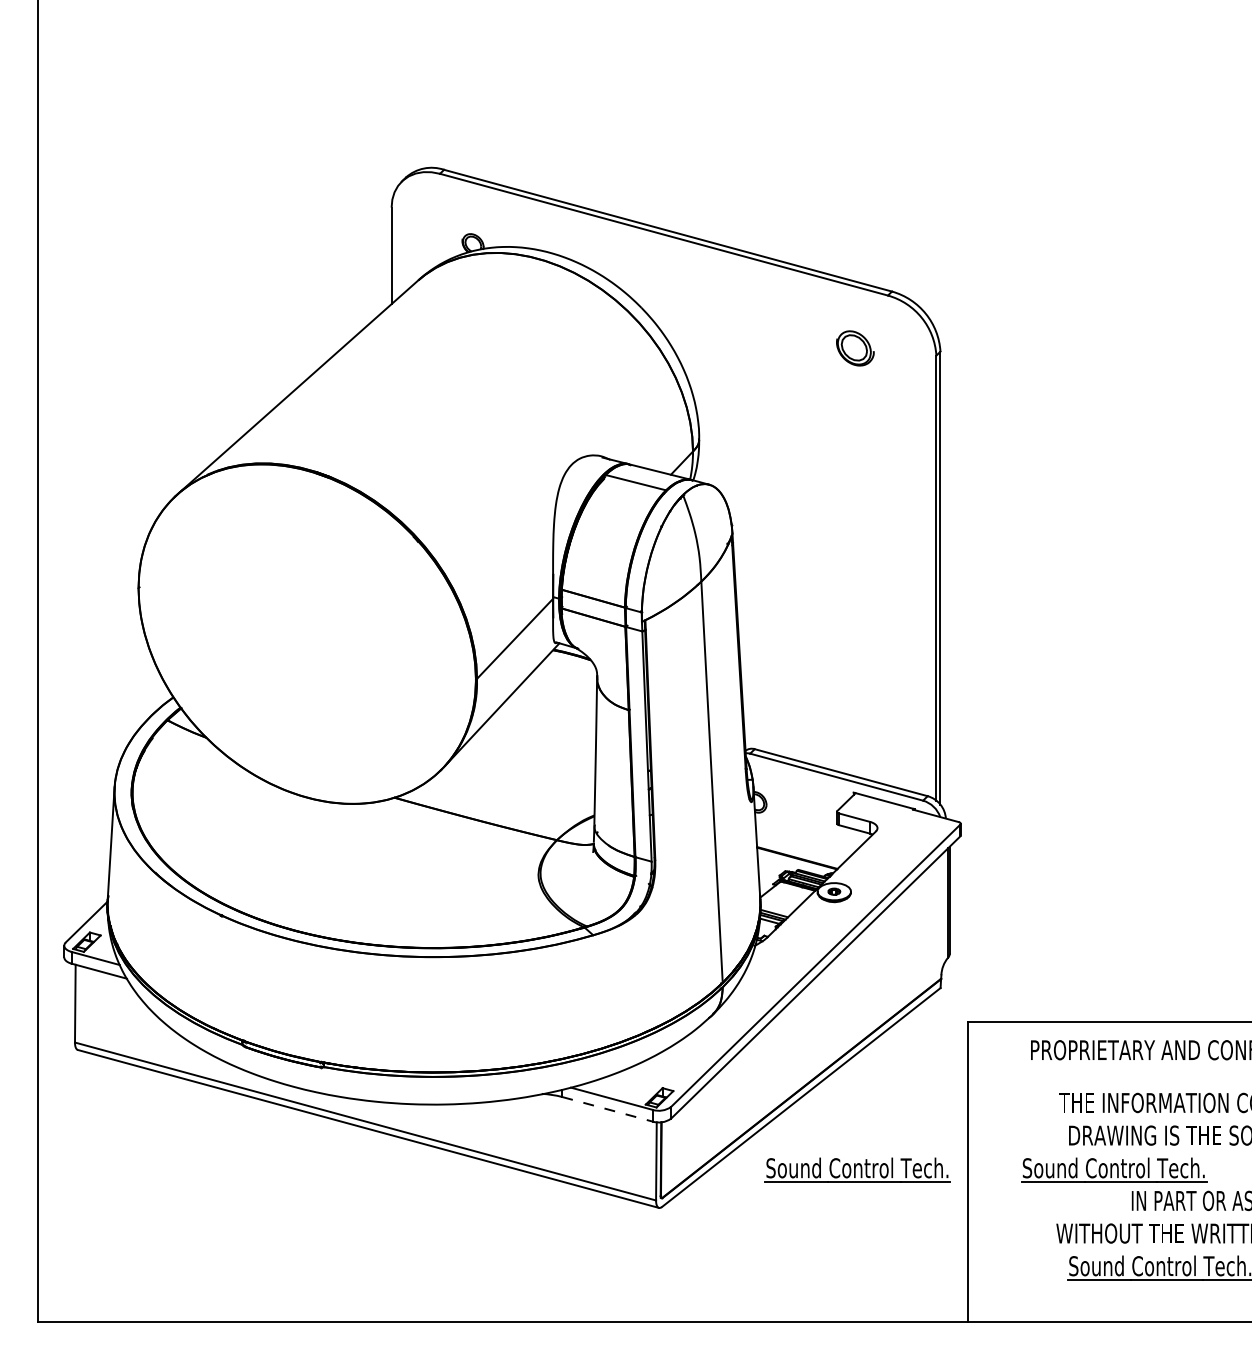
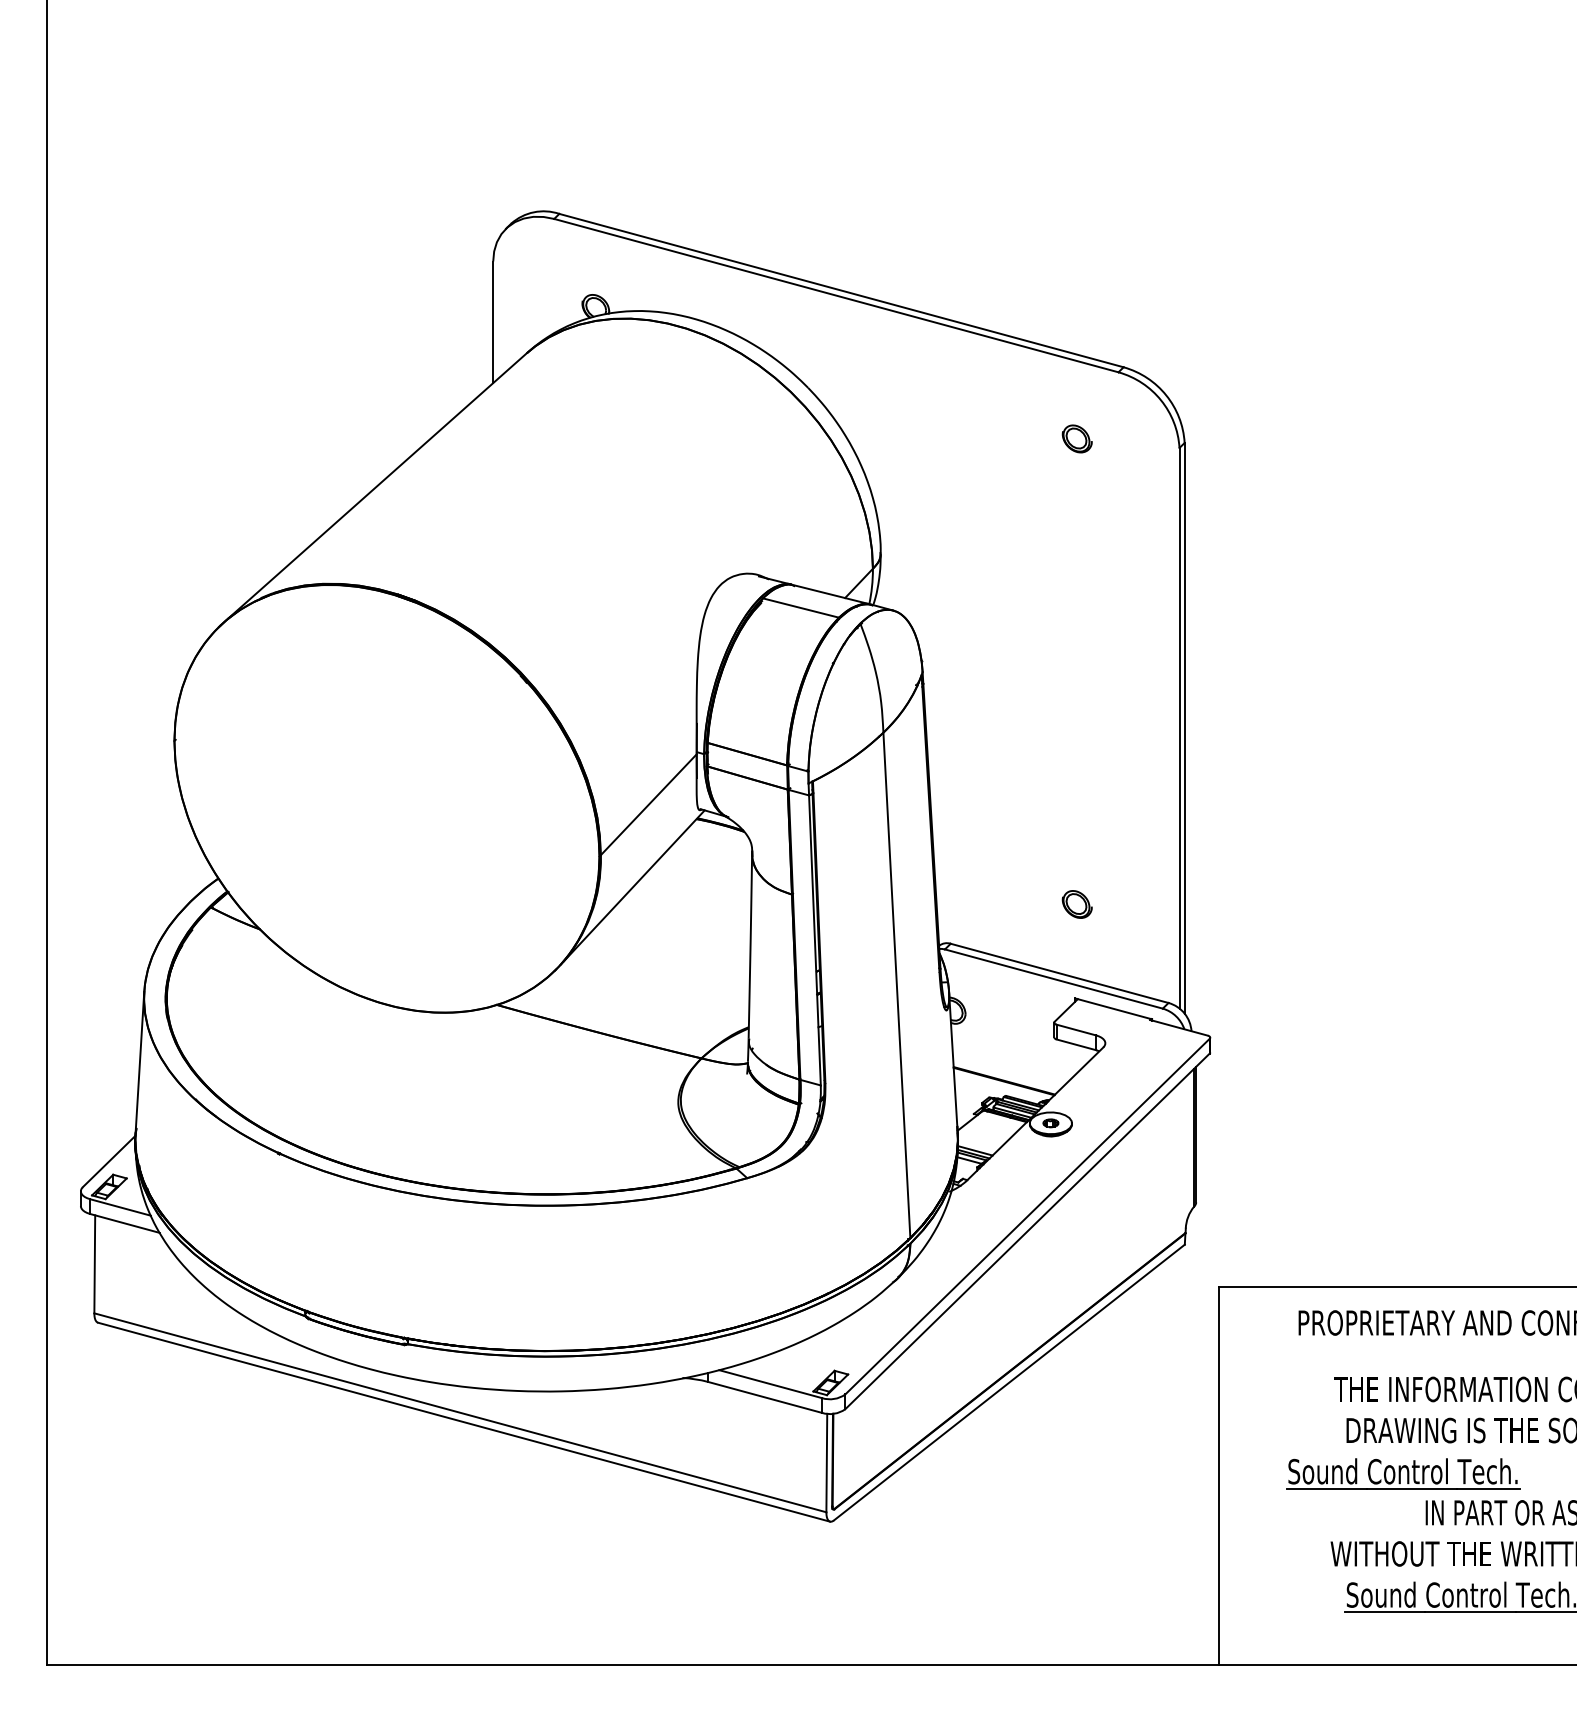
part: (854, 348) -> (1076, 438), size x0.62
part: (854, 718) -> (1076, 904), added
line: (607, 1109) -> (765, 1397), dashed -> solid
part: (857, 1169) -> (1080, 1473), removed

